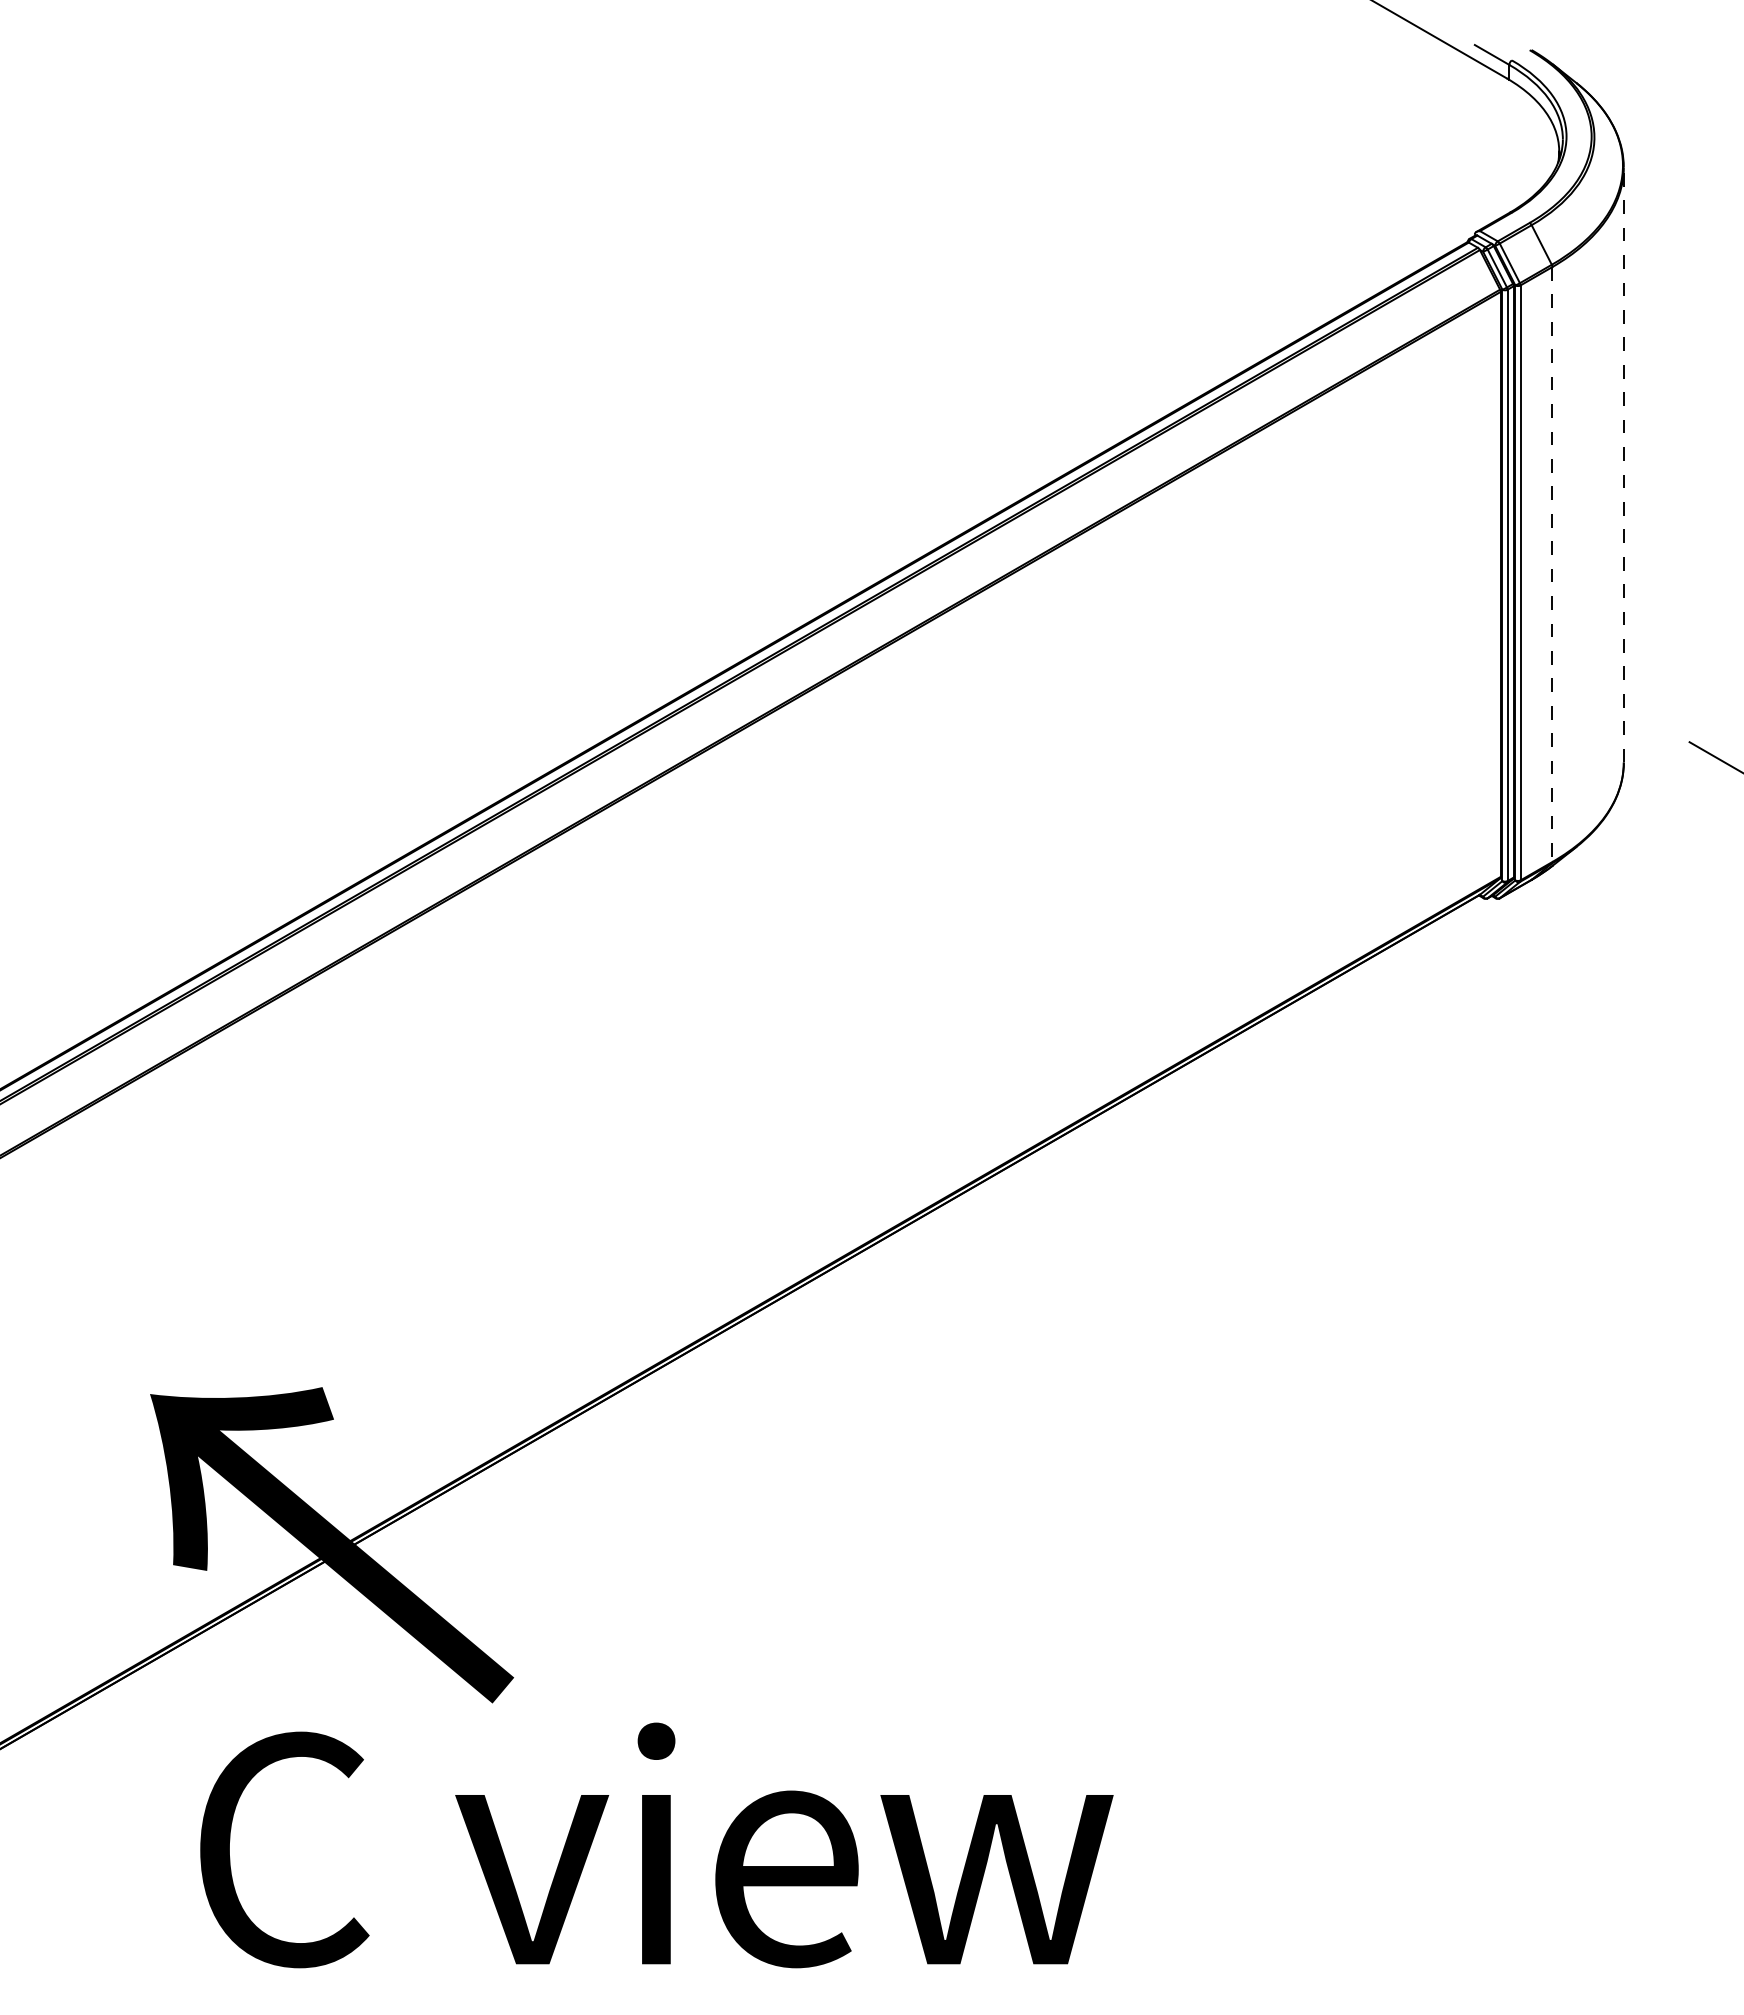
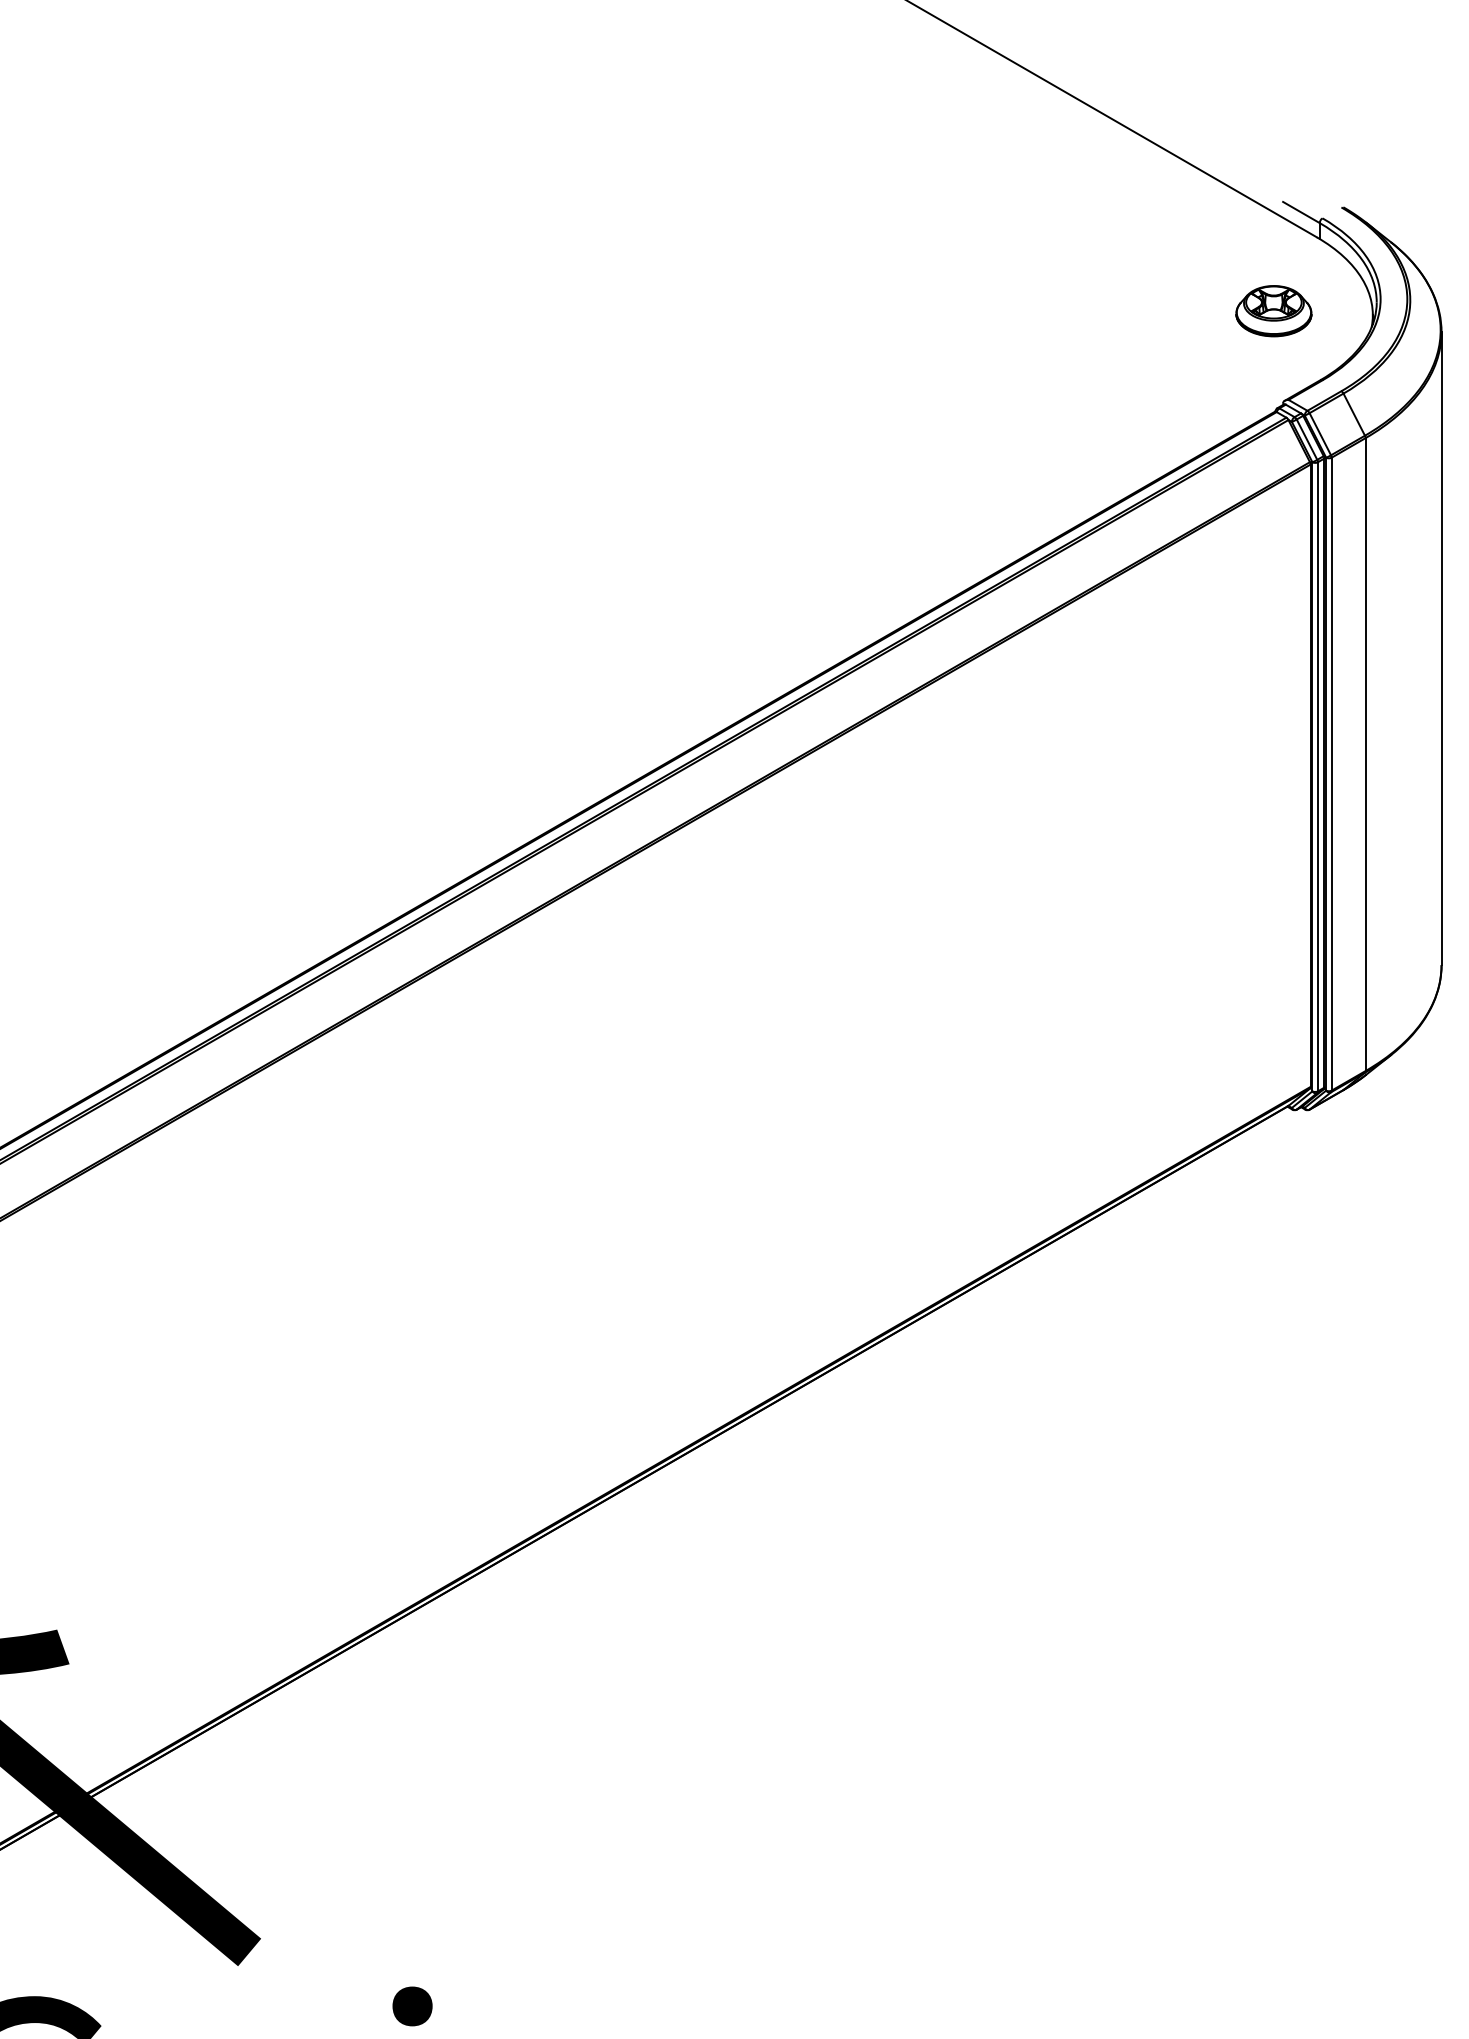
part: (1466, 147) -> (1274, 310), added
line: (1623, 464) -> (1441, 648), dashed -> solid
line: (1552, 565) -> (1365, 755), dashed -> solid

